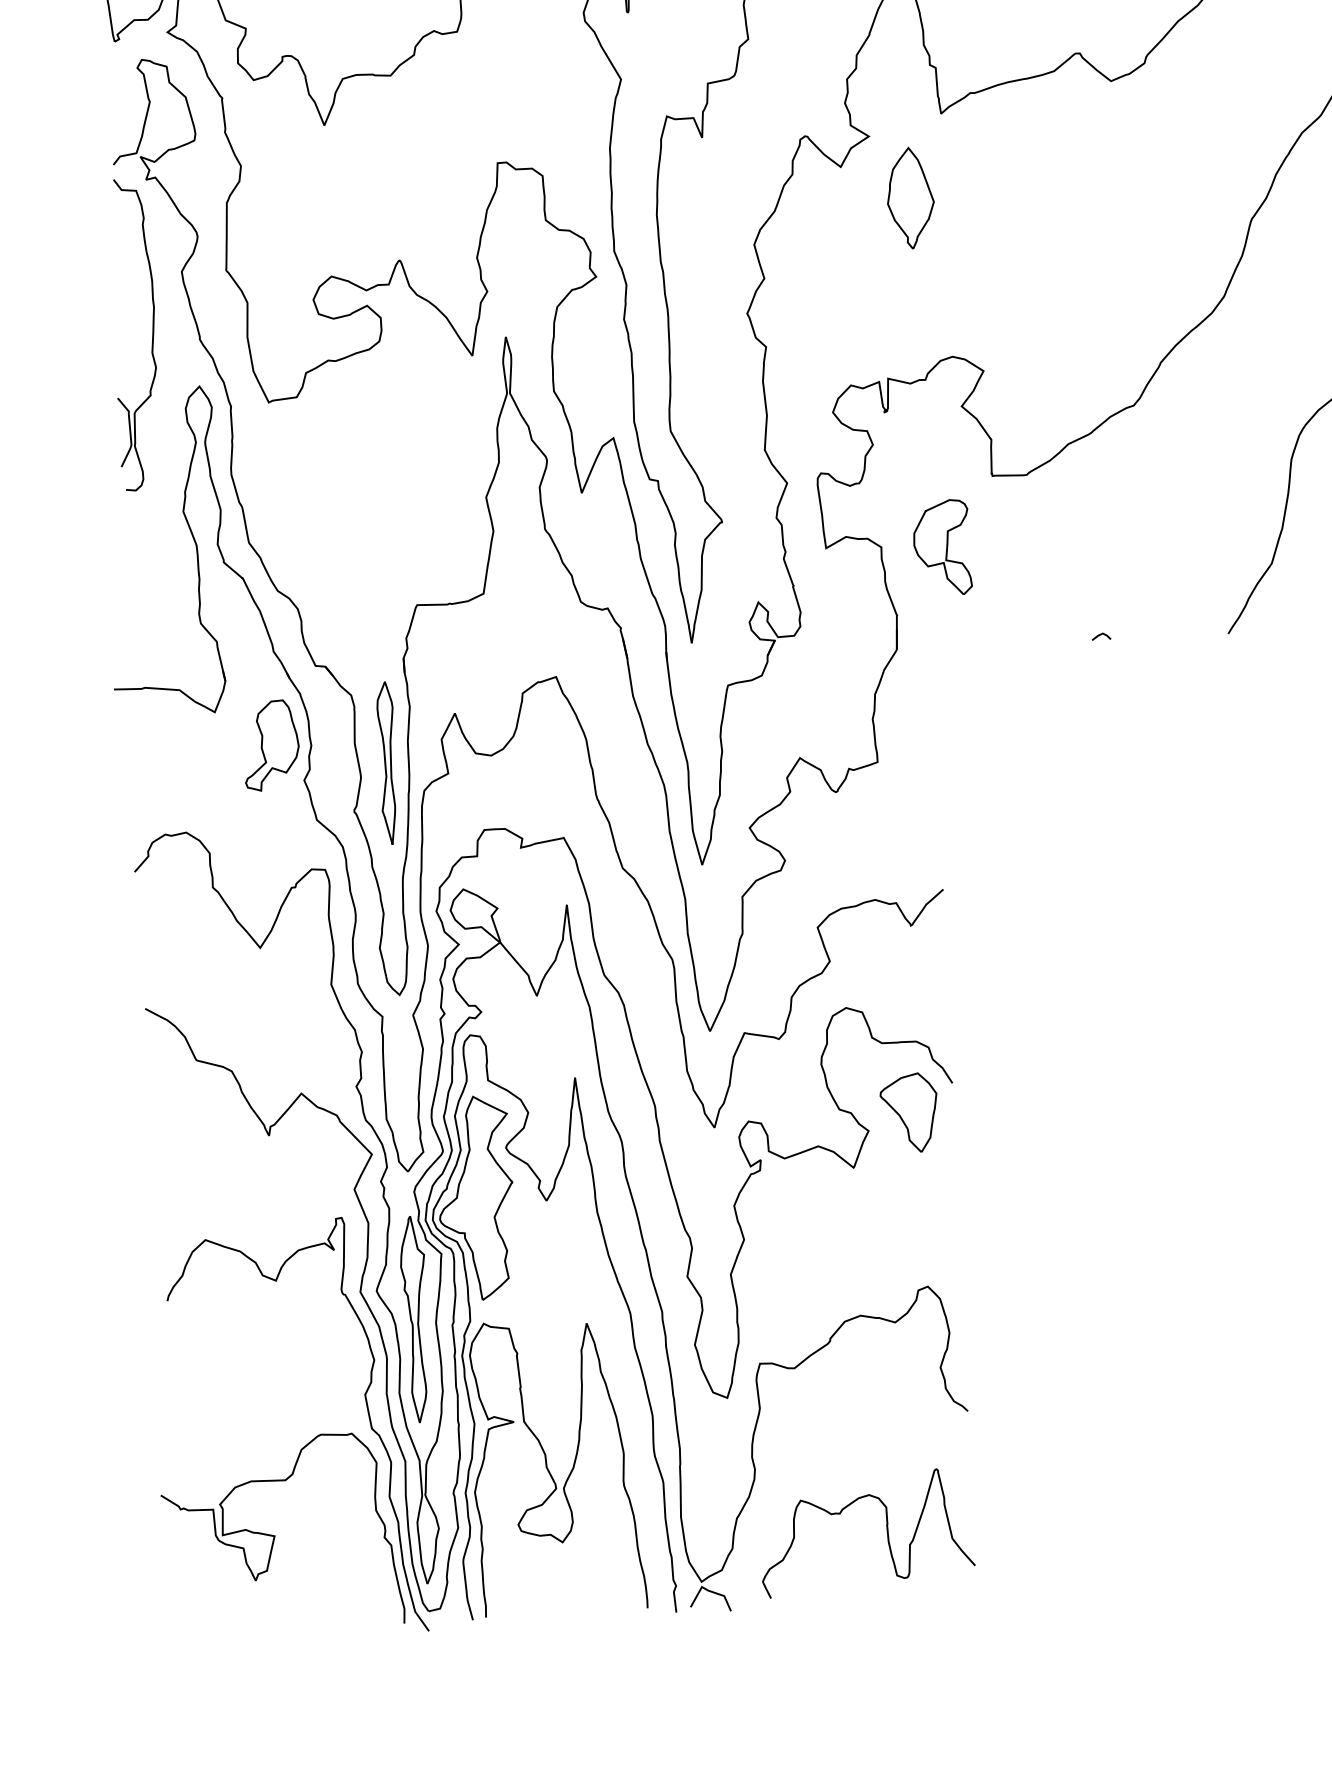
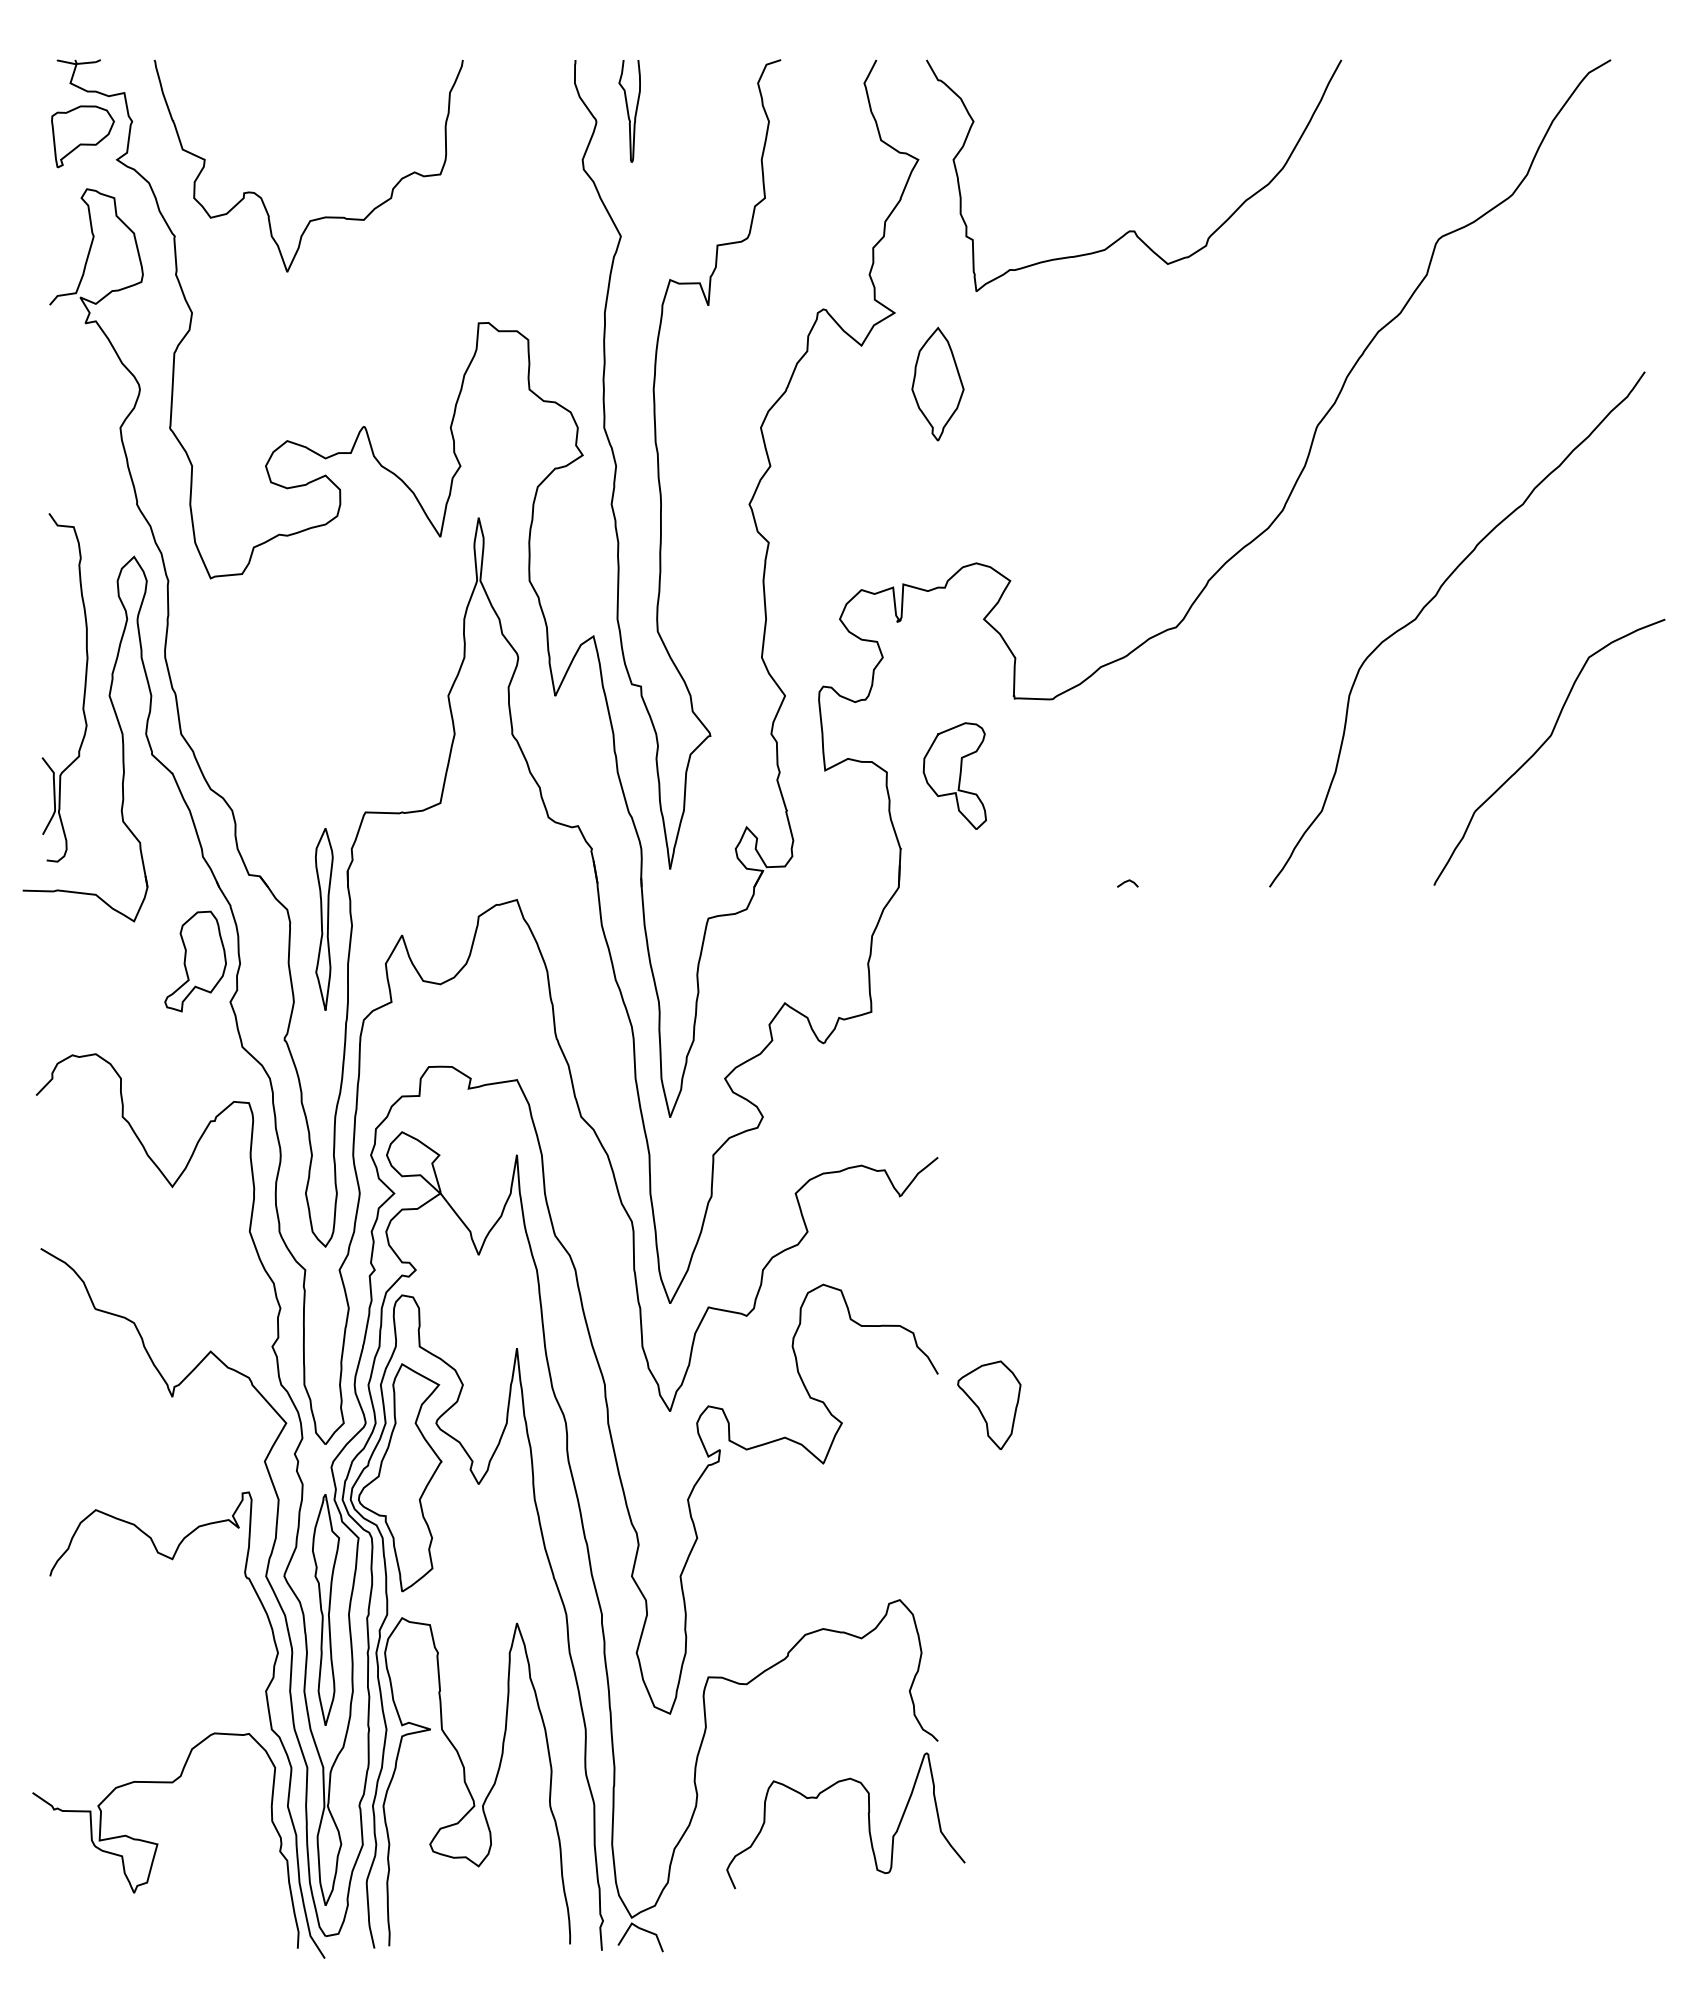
part: (151, 339) -> (83, 693), moved
part: (387, 763) -> (324, 919), moved
part: (909, 1113) -> (989, 1405), moved
curve: (887, 1531) -> (868, 1820), moved

